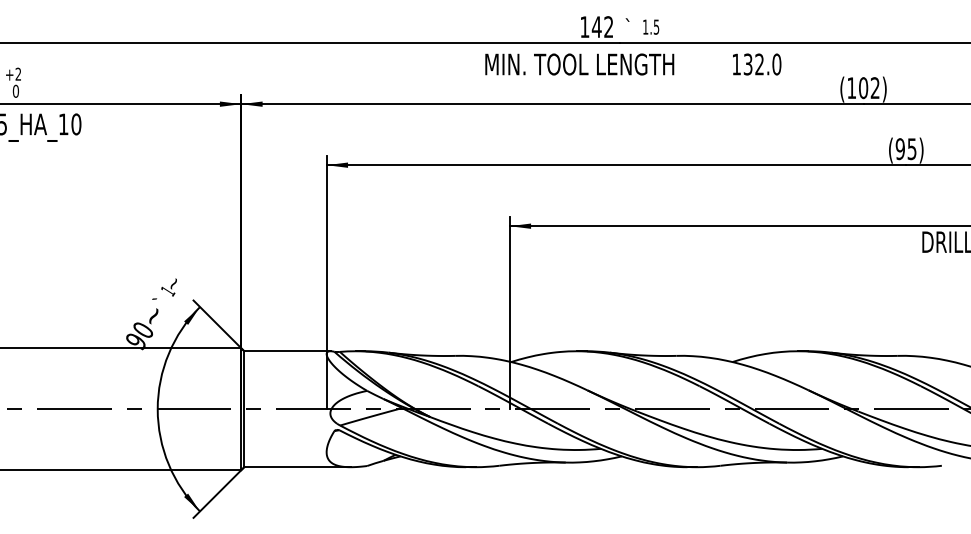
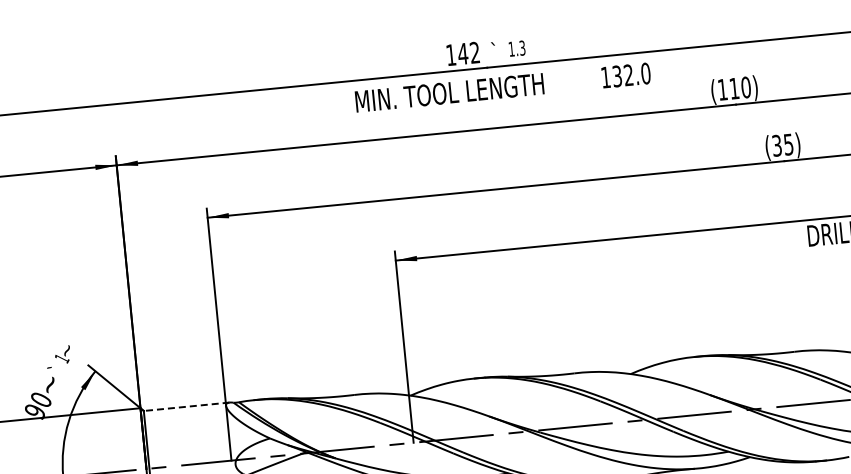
text: (656, 26) -> (522, 47), 1.5 -> 1.3
text: (869, 88) -> (740, 88), (102) -> (110)
text: (899, 148) -> (776, 145), (95) -> (35)
line: (286, 351) -> (185, 407), solid -> dashed

